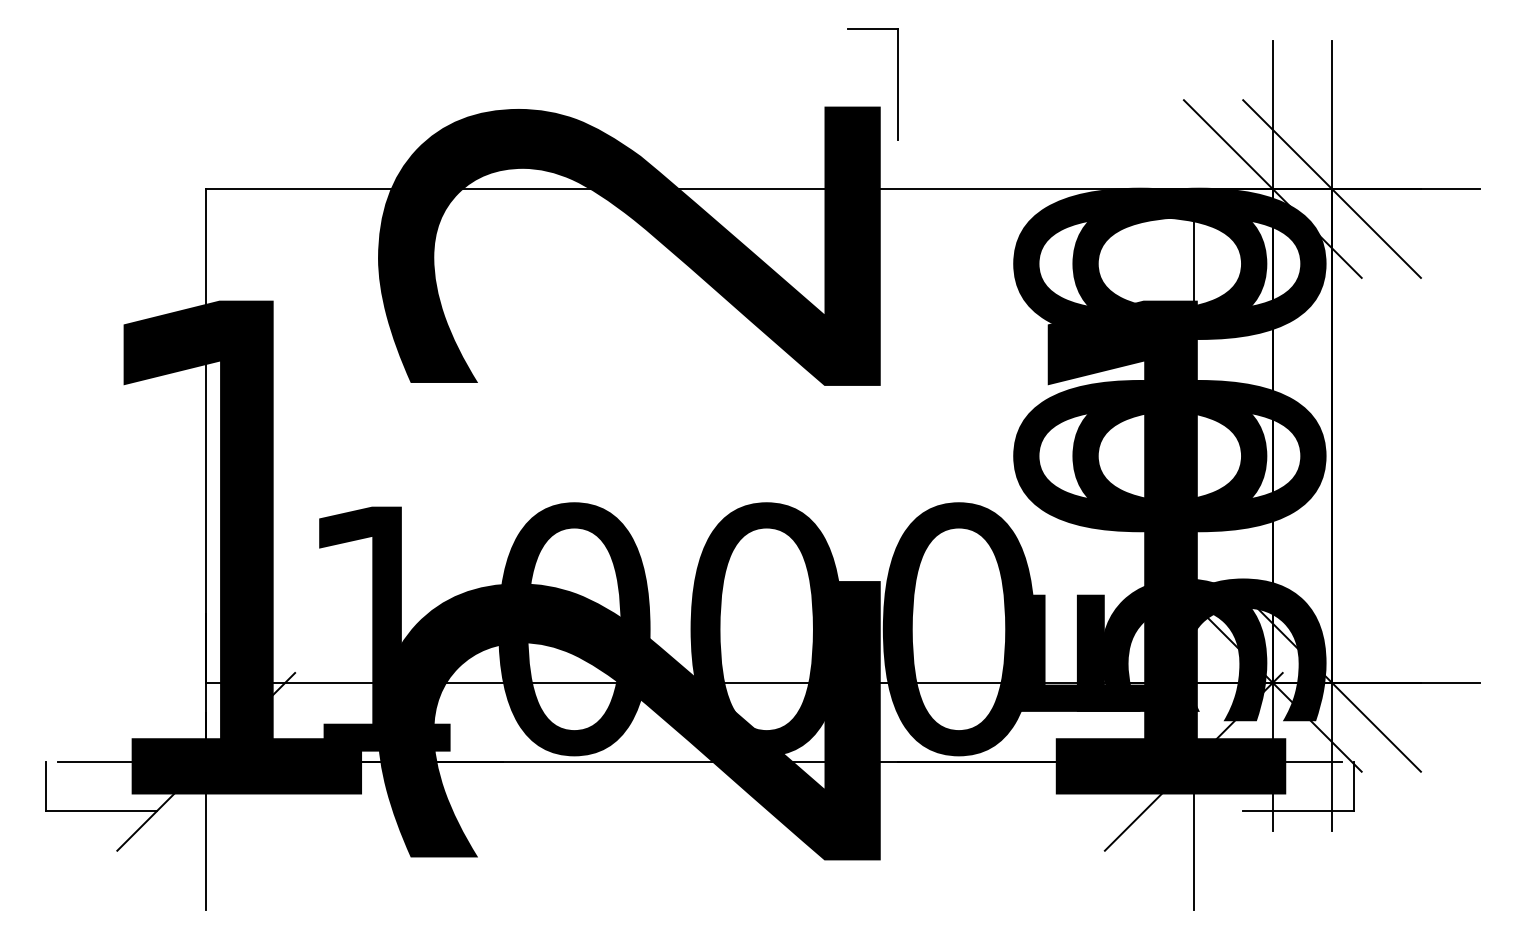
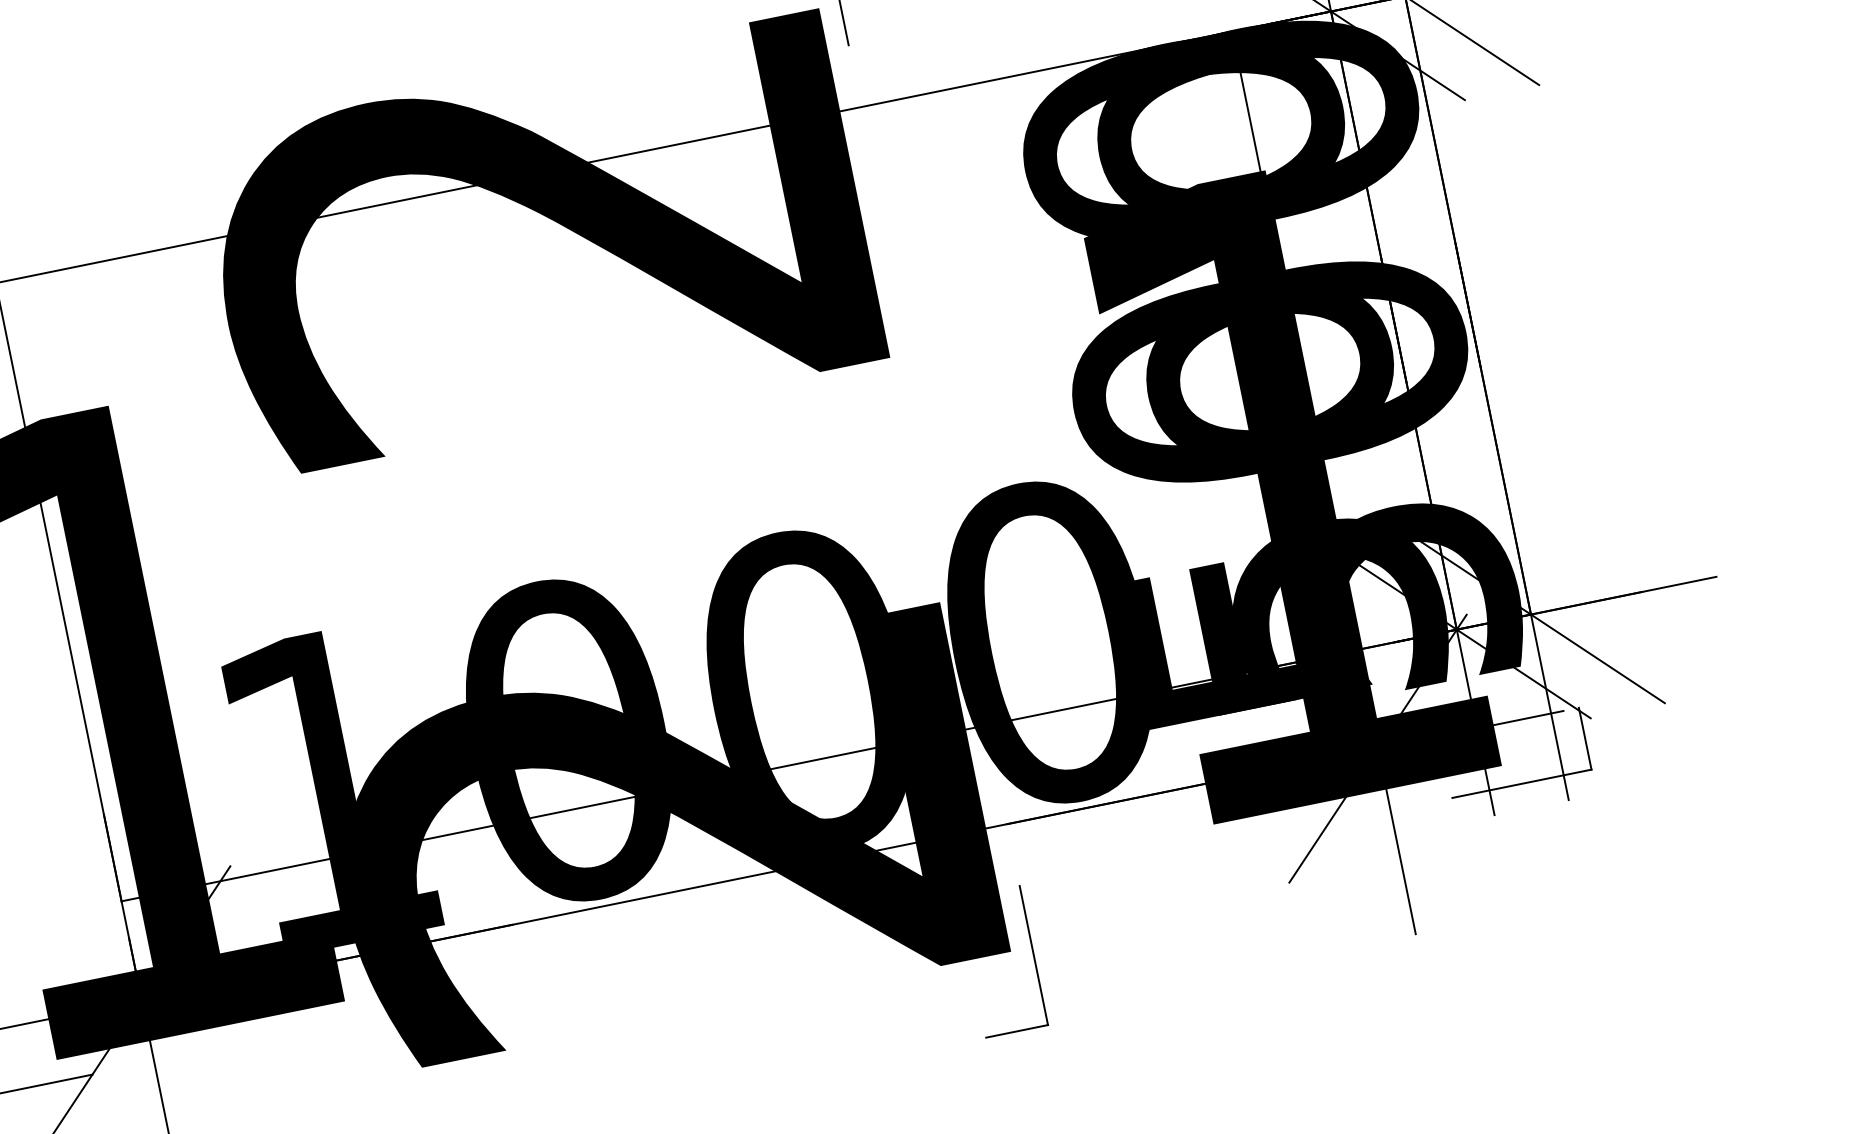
part: (897, 866) -> (1033, 955), added

